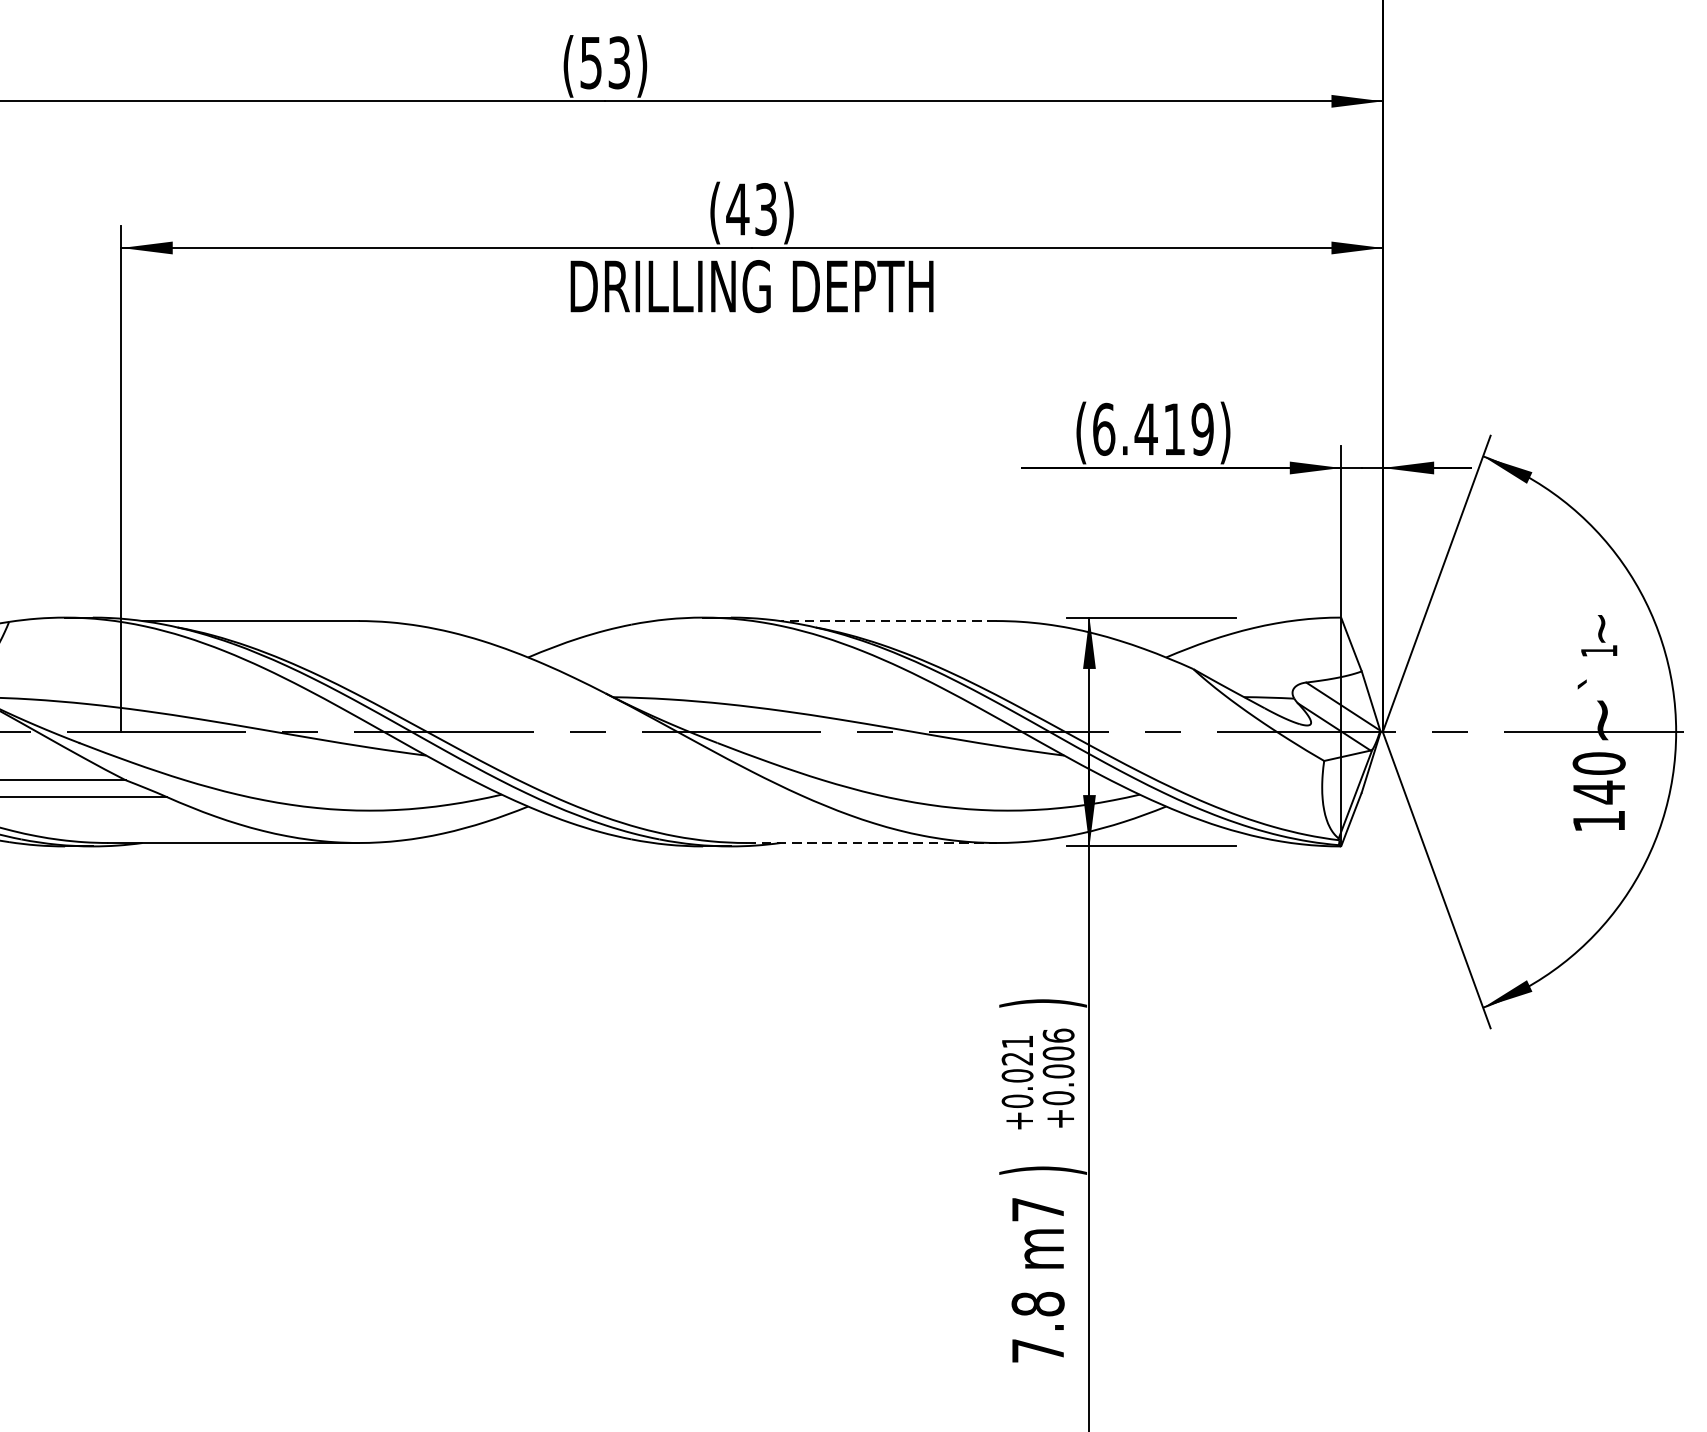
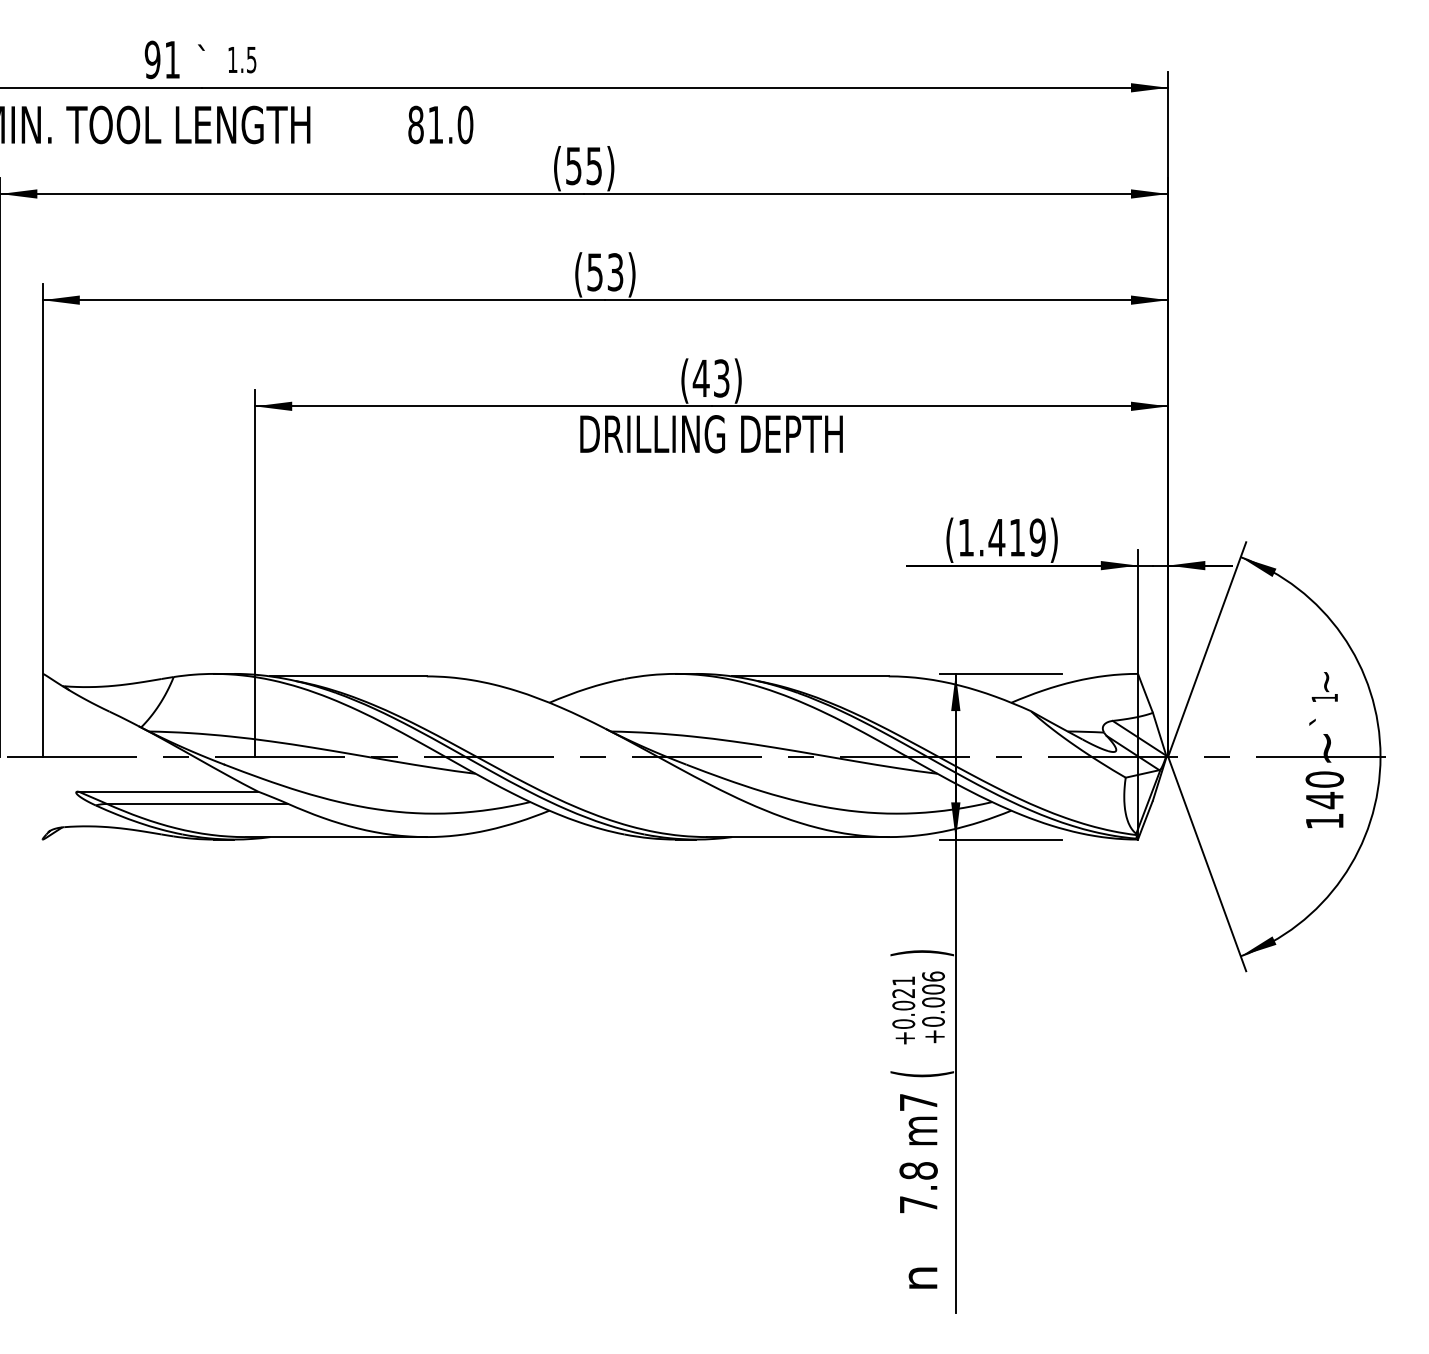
text: (1104, 429) -> (966, 537), (6.419) -> (1.419)
line: (887, 621) -> (809, 676), dashed -> solid
line: (872, 843) -> (798, 837), dashed -> solid
text: (1042, 1170) -> (921, 1074), ) -> (

